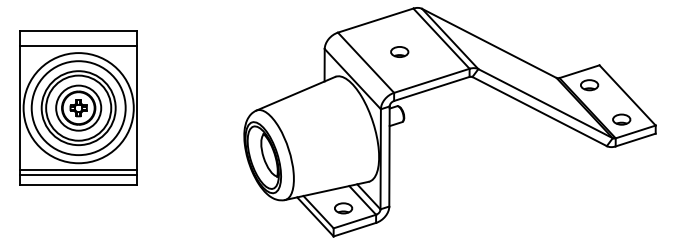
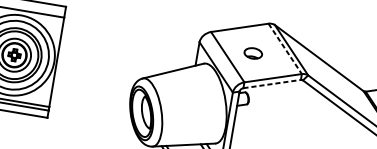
line: (441, 39) -> (285, 49), solid -> dashed
part: (399, 51) -> (253, 53), size x1.4
line: (431, 88) -> (271, 83), solid -> dashed

